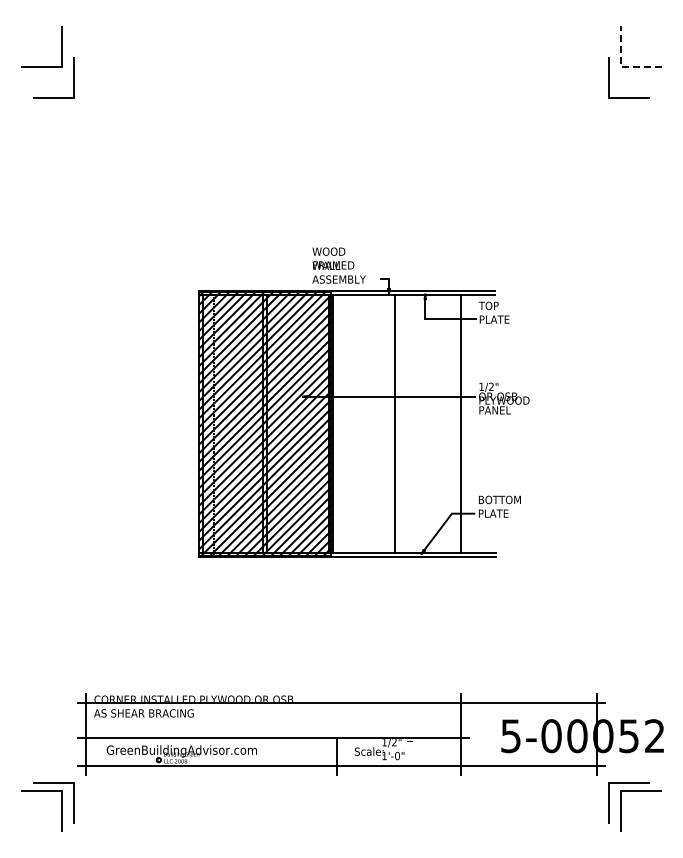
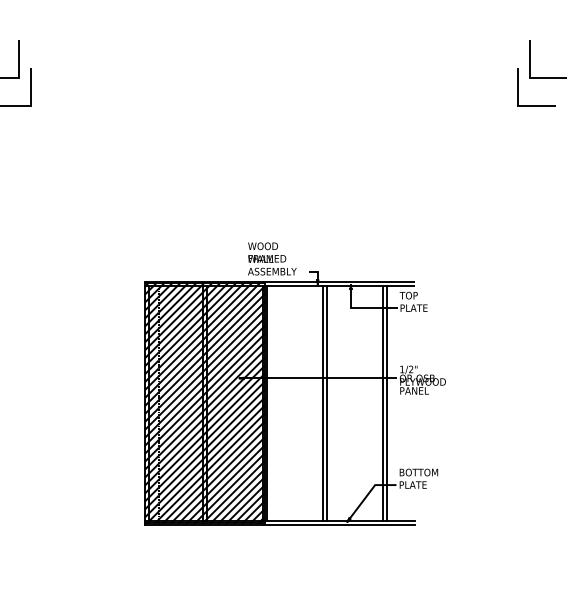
line: (621, 66) -> (529, 77), dashed -> solid
line: (398, 423) -> (326, 402), added
line: (464, 423) -> (386, 402), added

